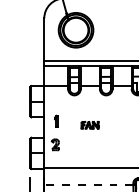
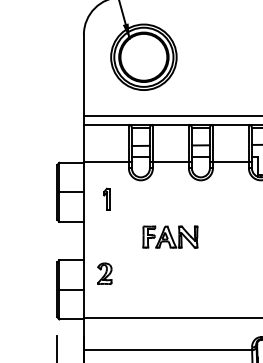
part: (56, 120) -> (106, 197), moved
part: (89, 124) -> (169, 235), size x1.67
line: (88, 185) -> (167, 350), dashed -> solid

